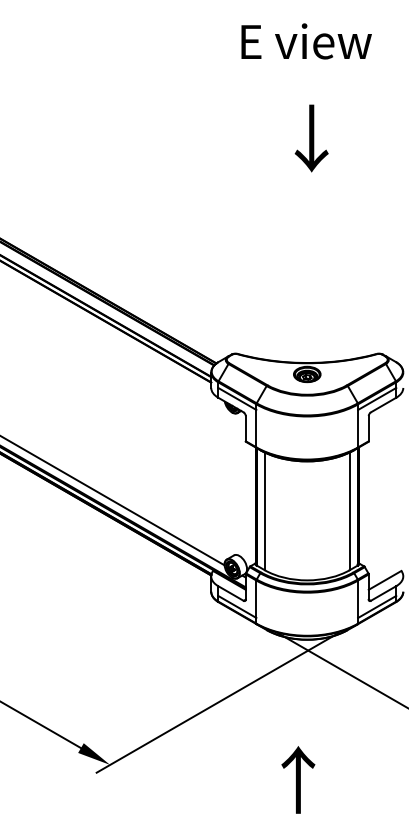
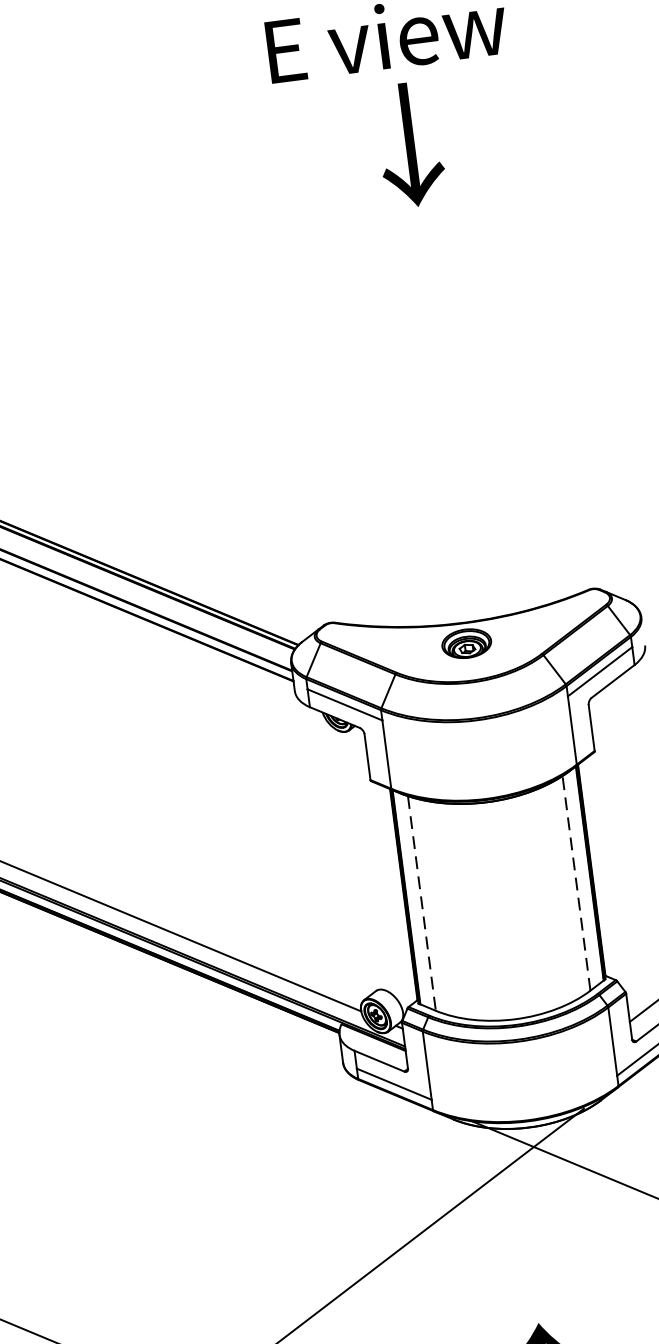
text: (311, 138) -> (409, 144), moved
line: (264, 511) -> (421, 903), solid -> dashed
line: (349, 511) -> (576, 883), solid -> dashed

